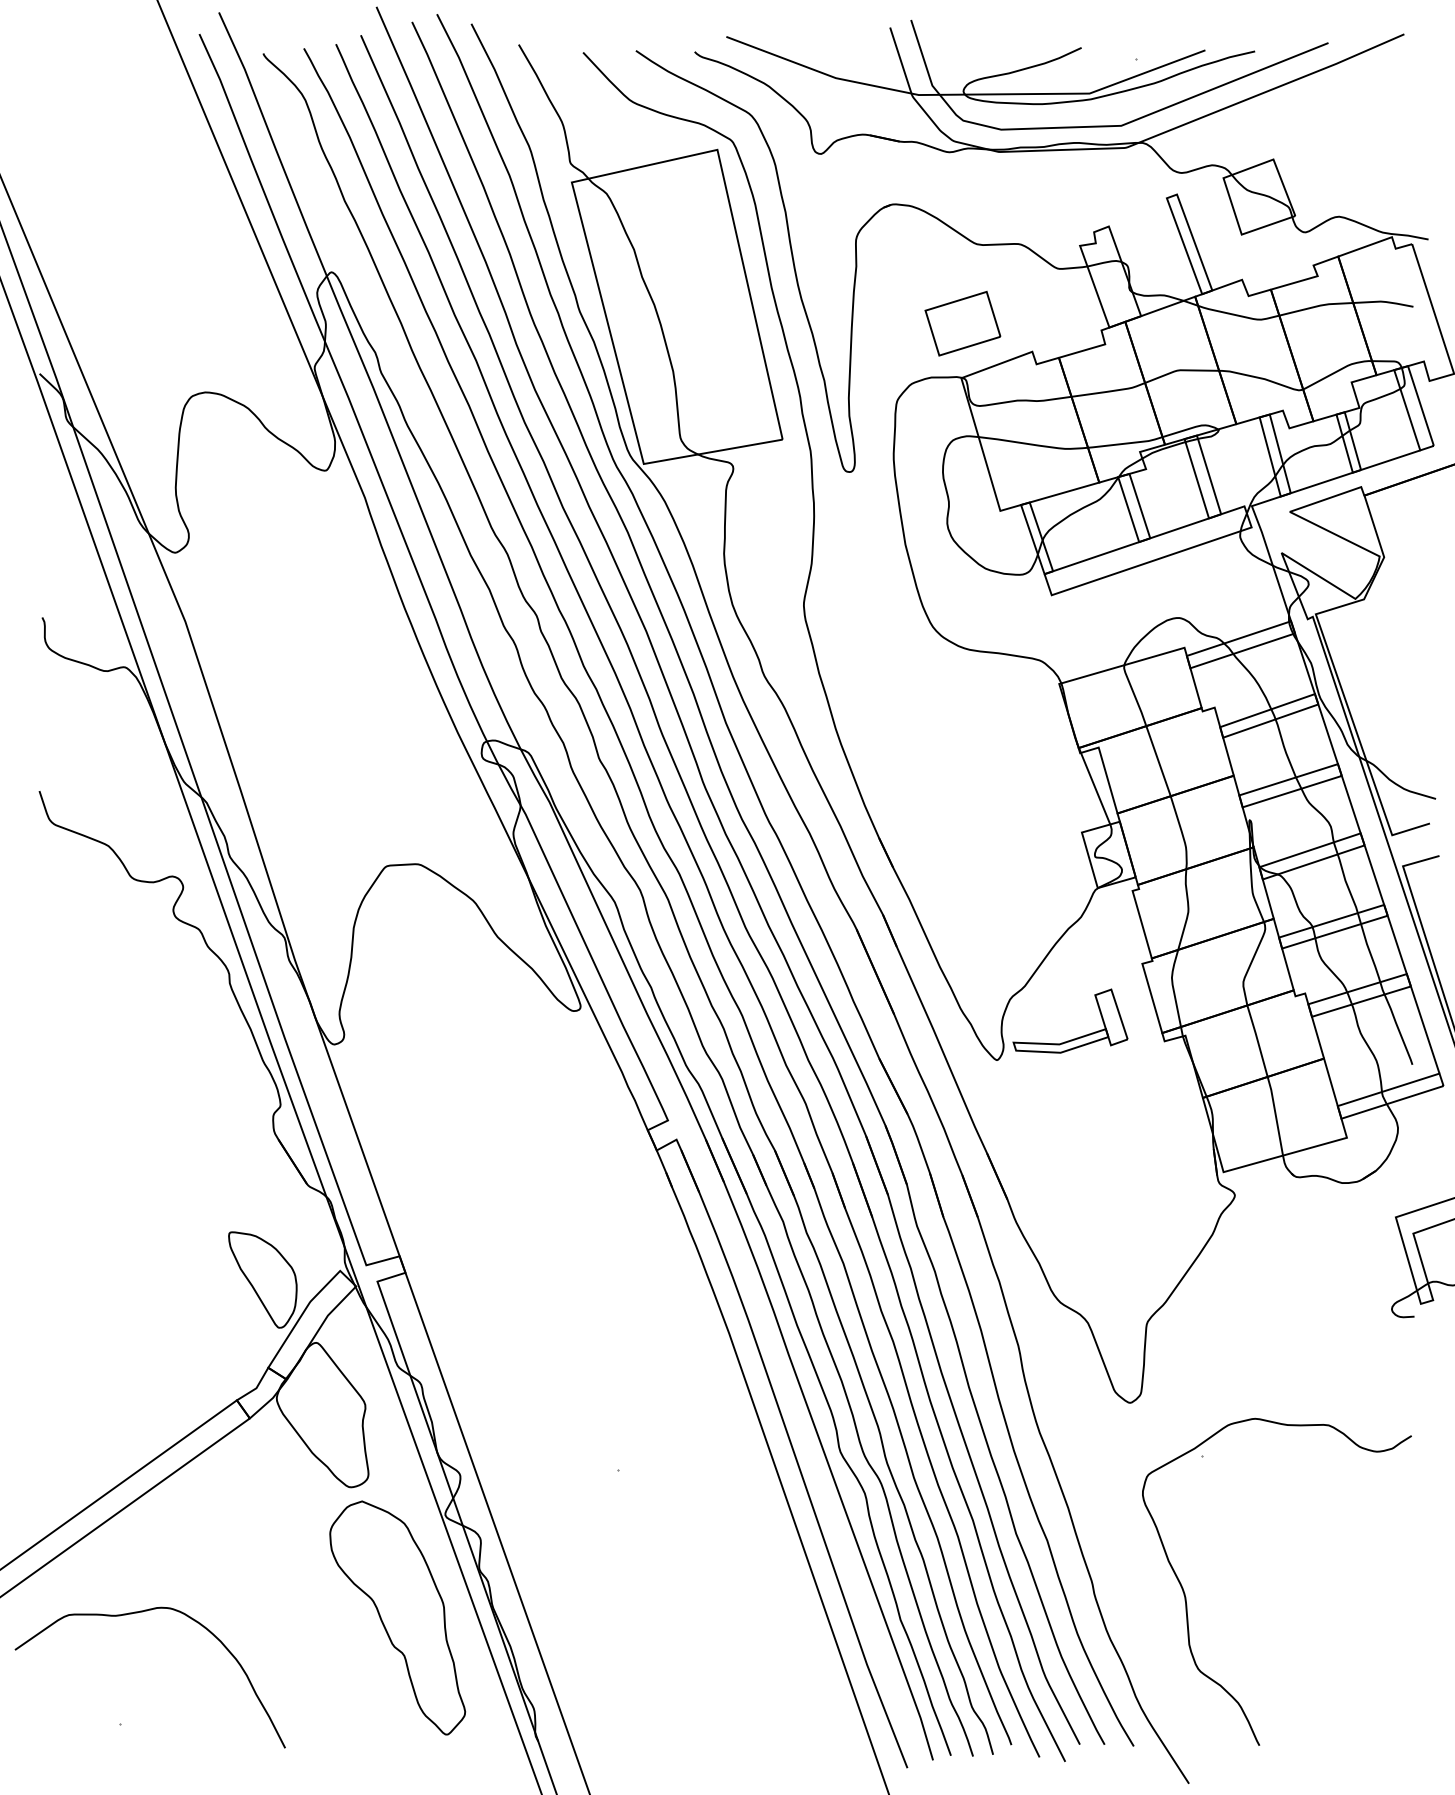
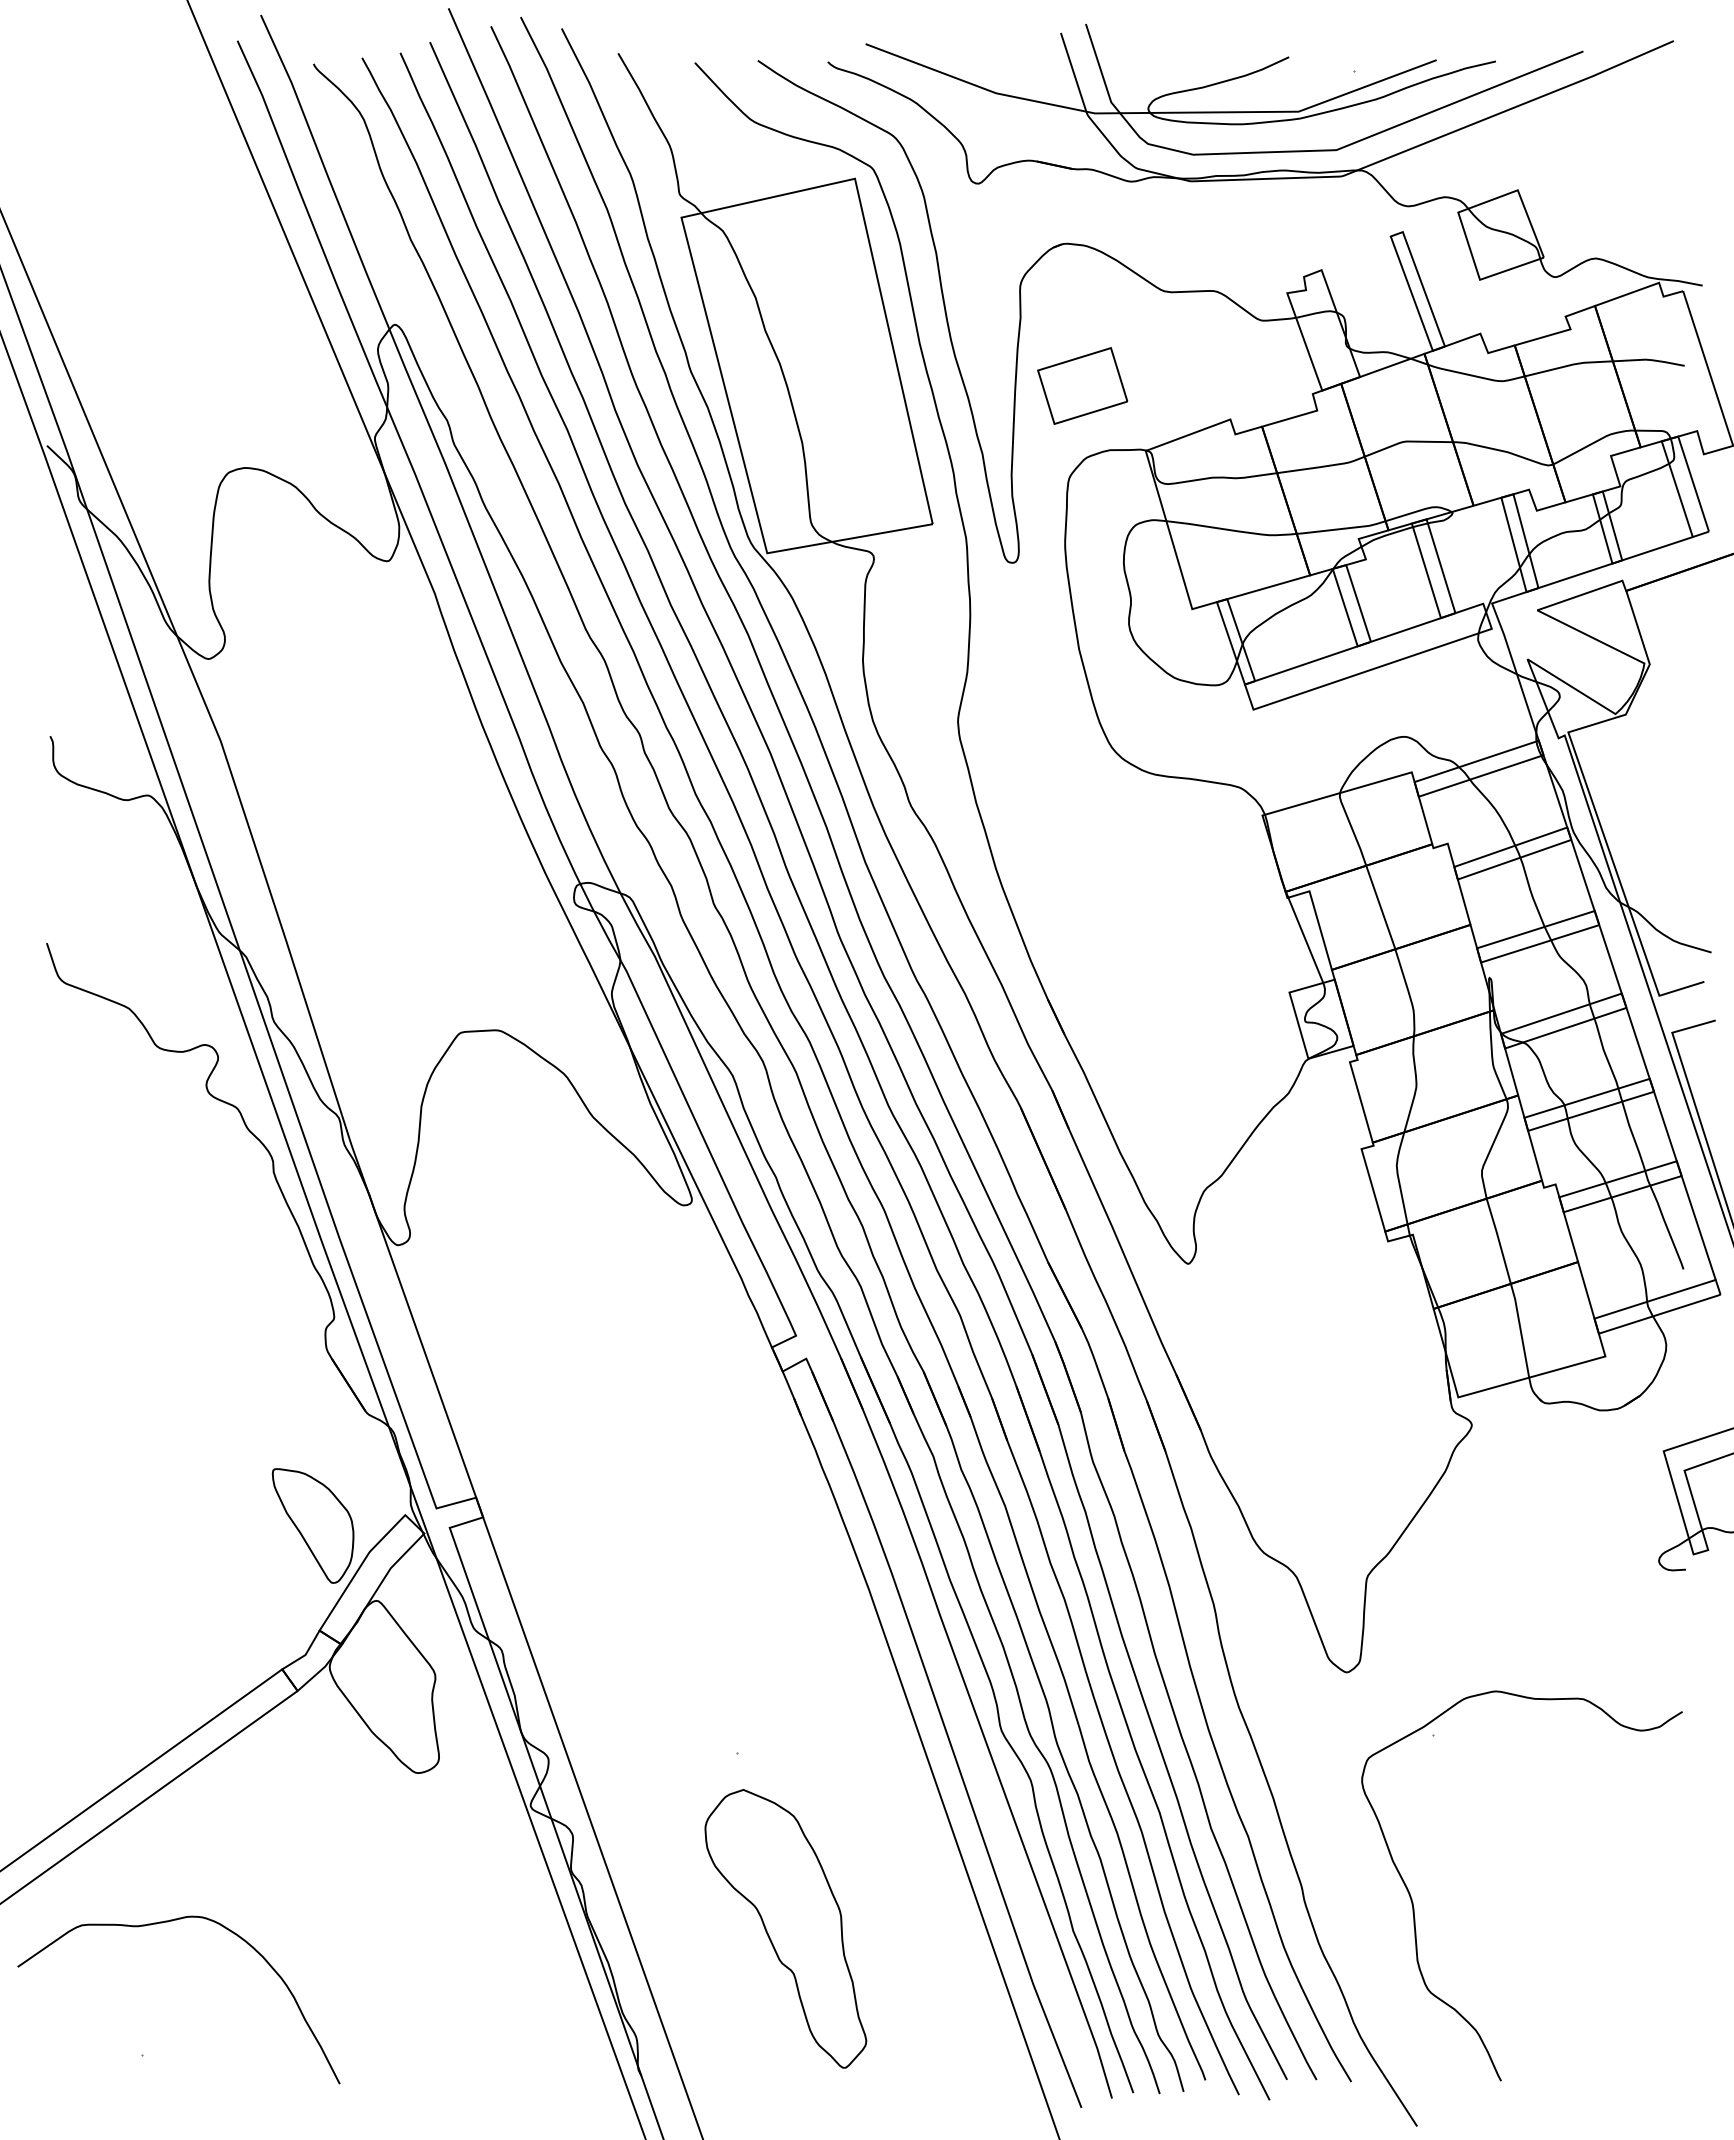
part: (962, 323) -> (1082, 385), moved
part: (1076, 1038) -> (1282, 1237), removed
part: (397, 1617) -> (785, 1928), moved

